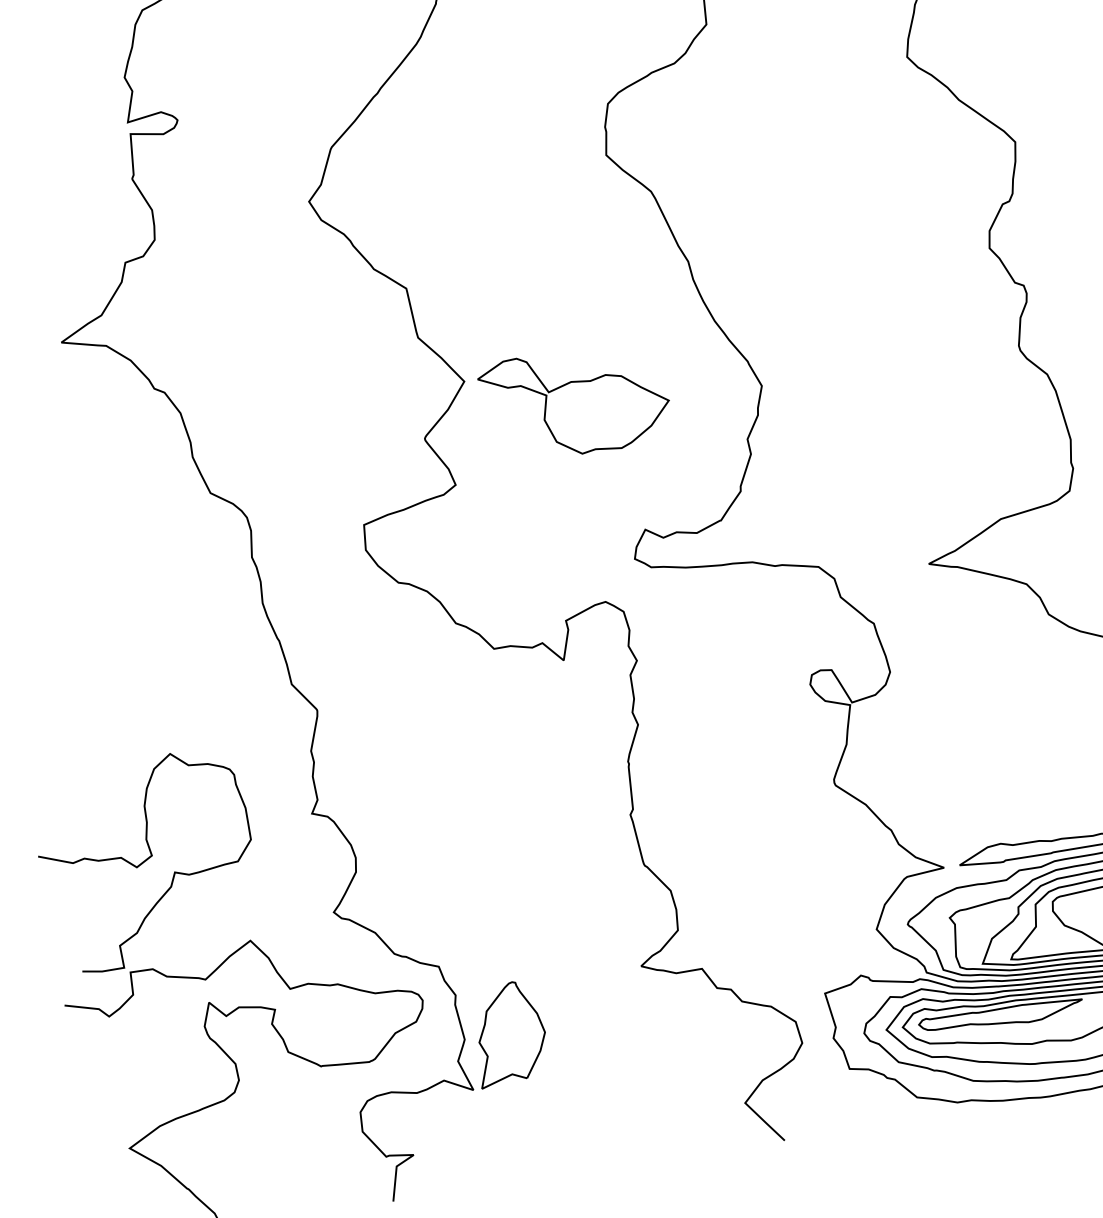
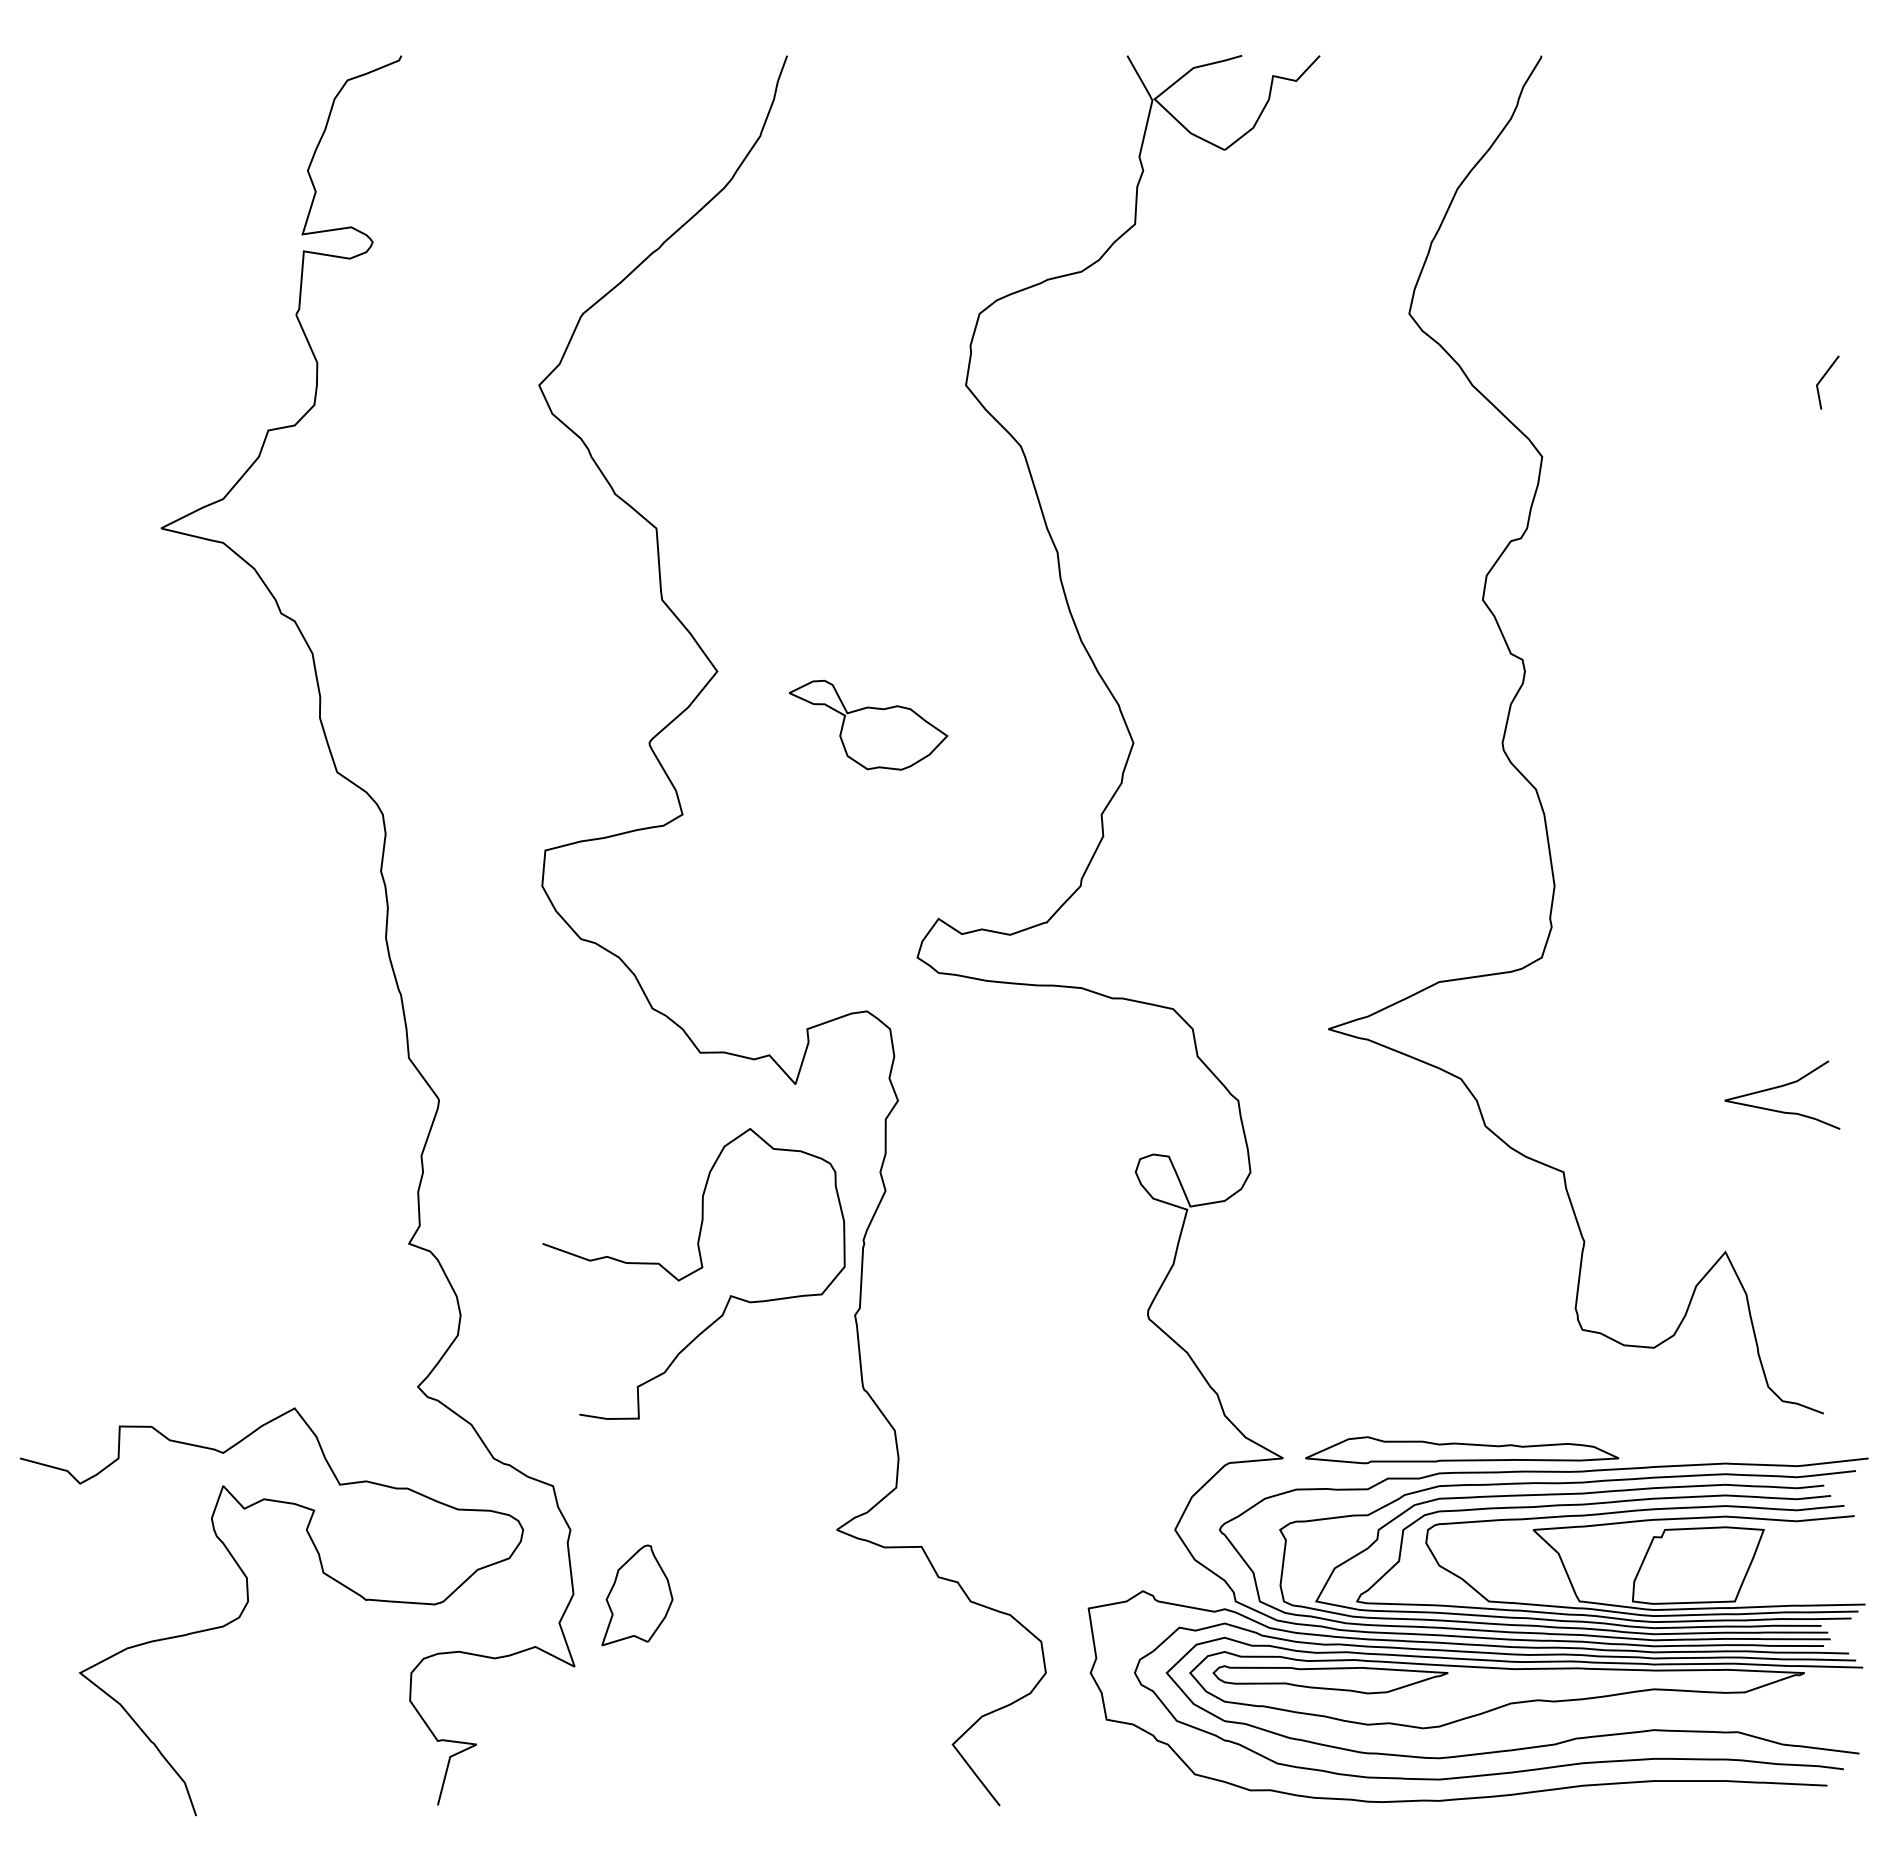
part: (575, 402) -> (868, 725), size x0.6
curve: (146, 860) -> (693, 1273), moved
part: (509, 1033) -> (637, 1595), size x0.7

